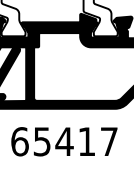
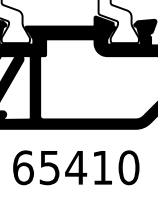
text: (109, 141) -> (129, 167), 65417 -> 65410

